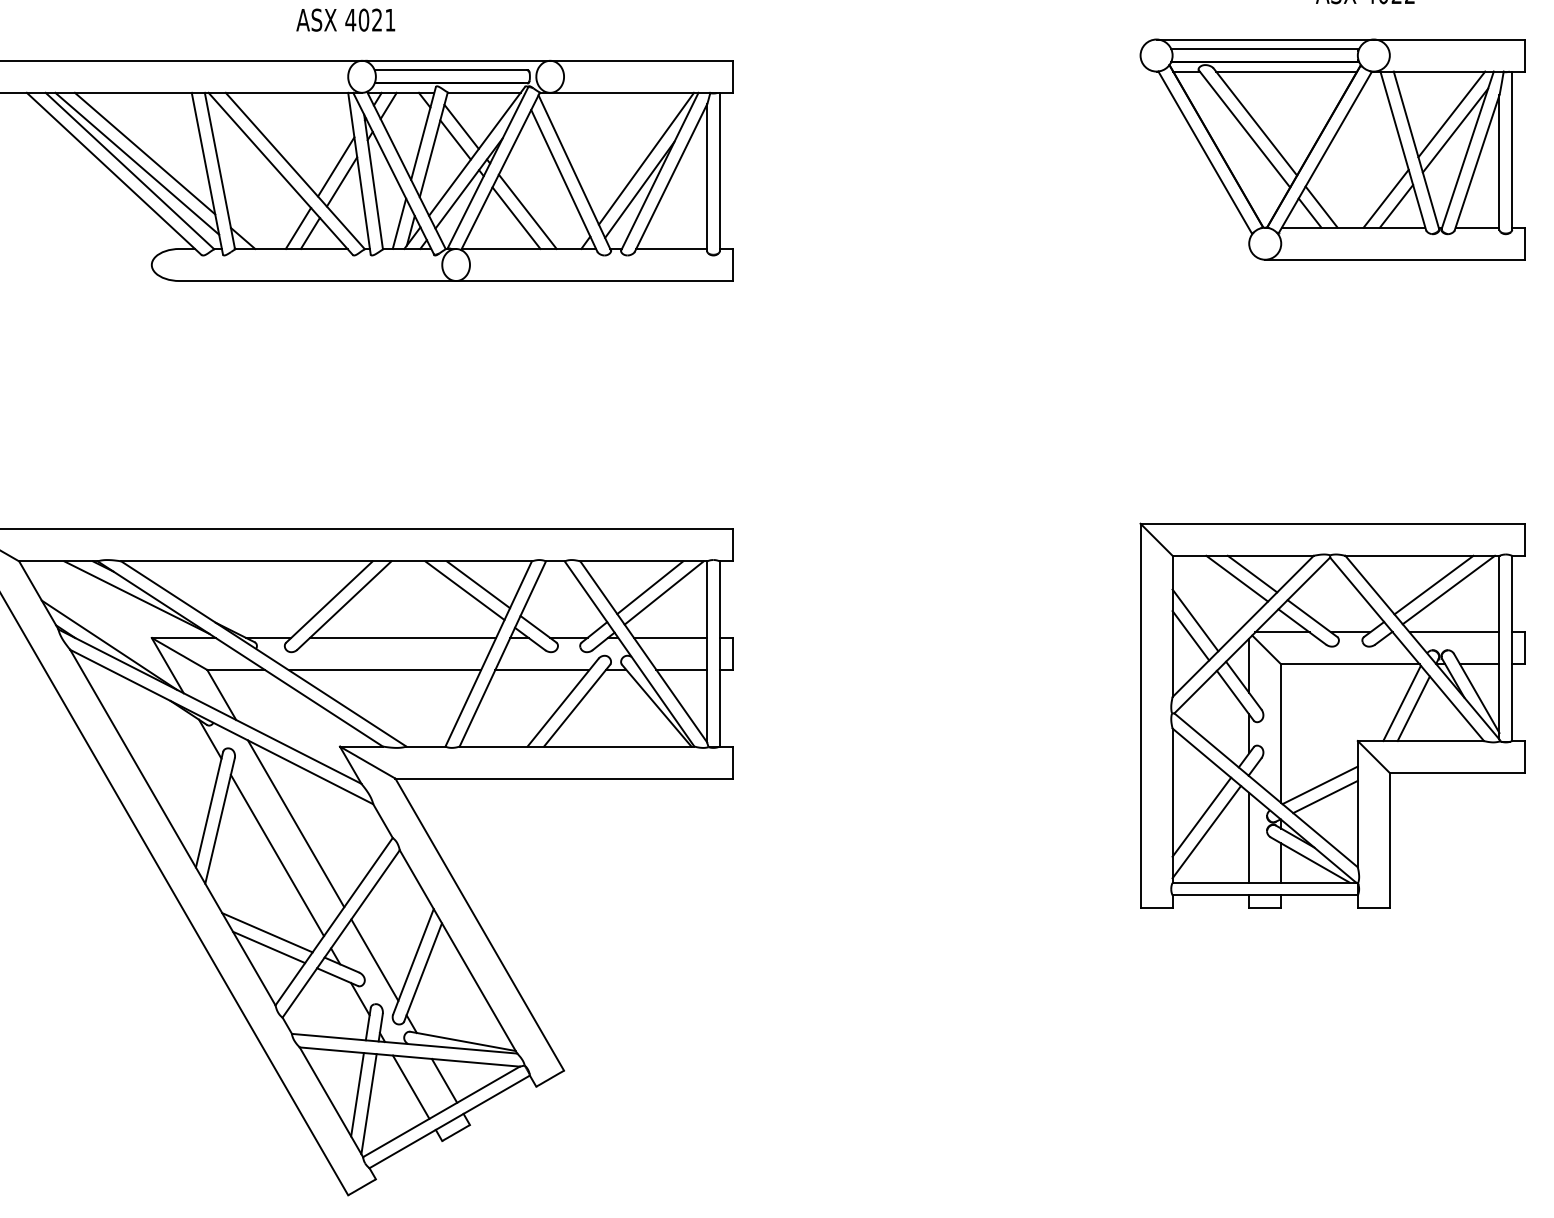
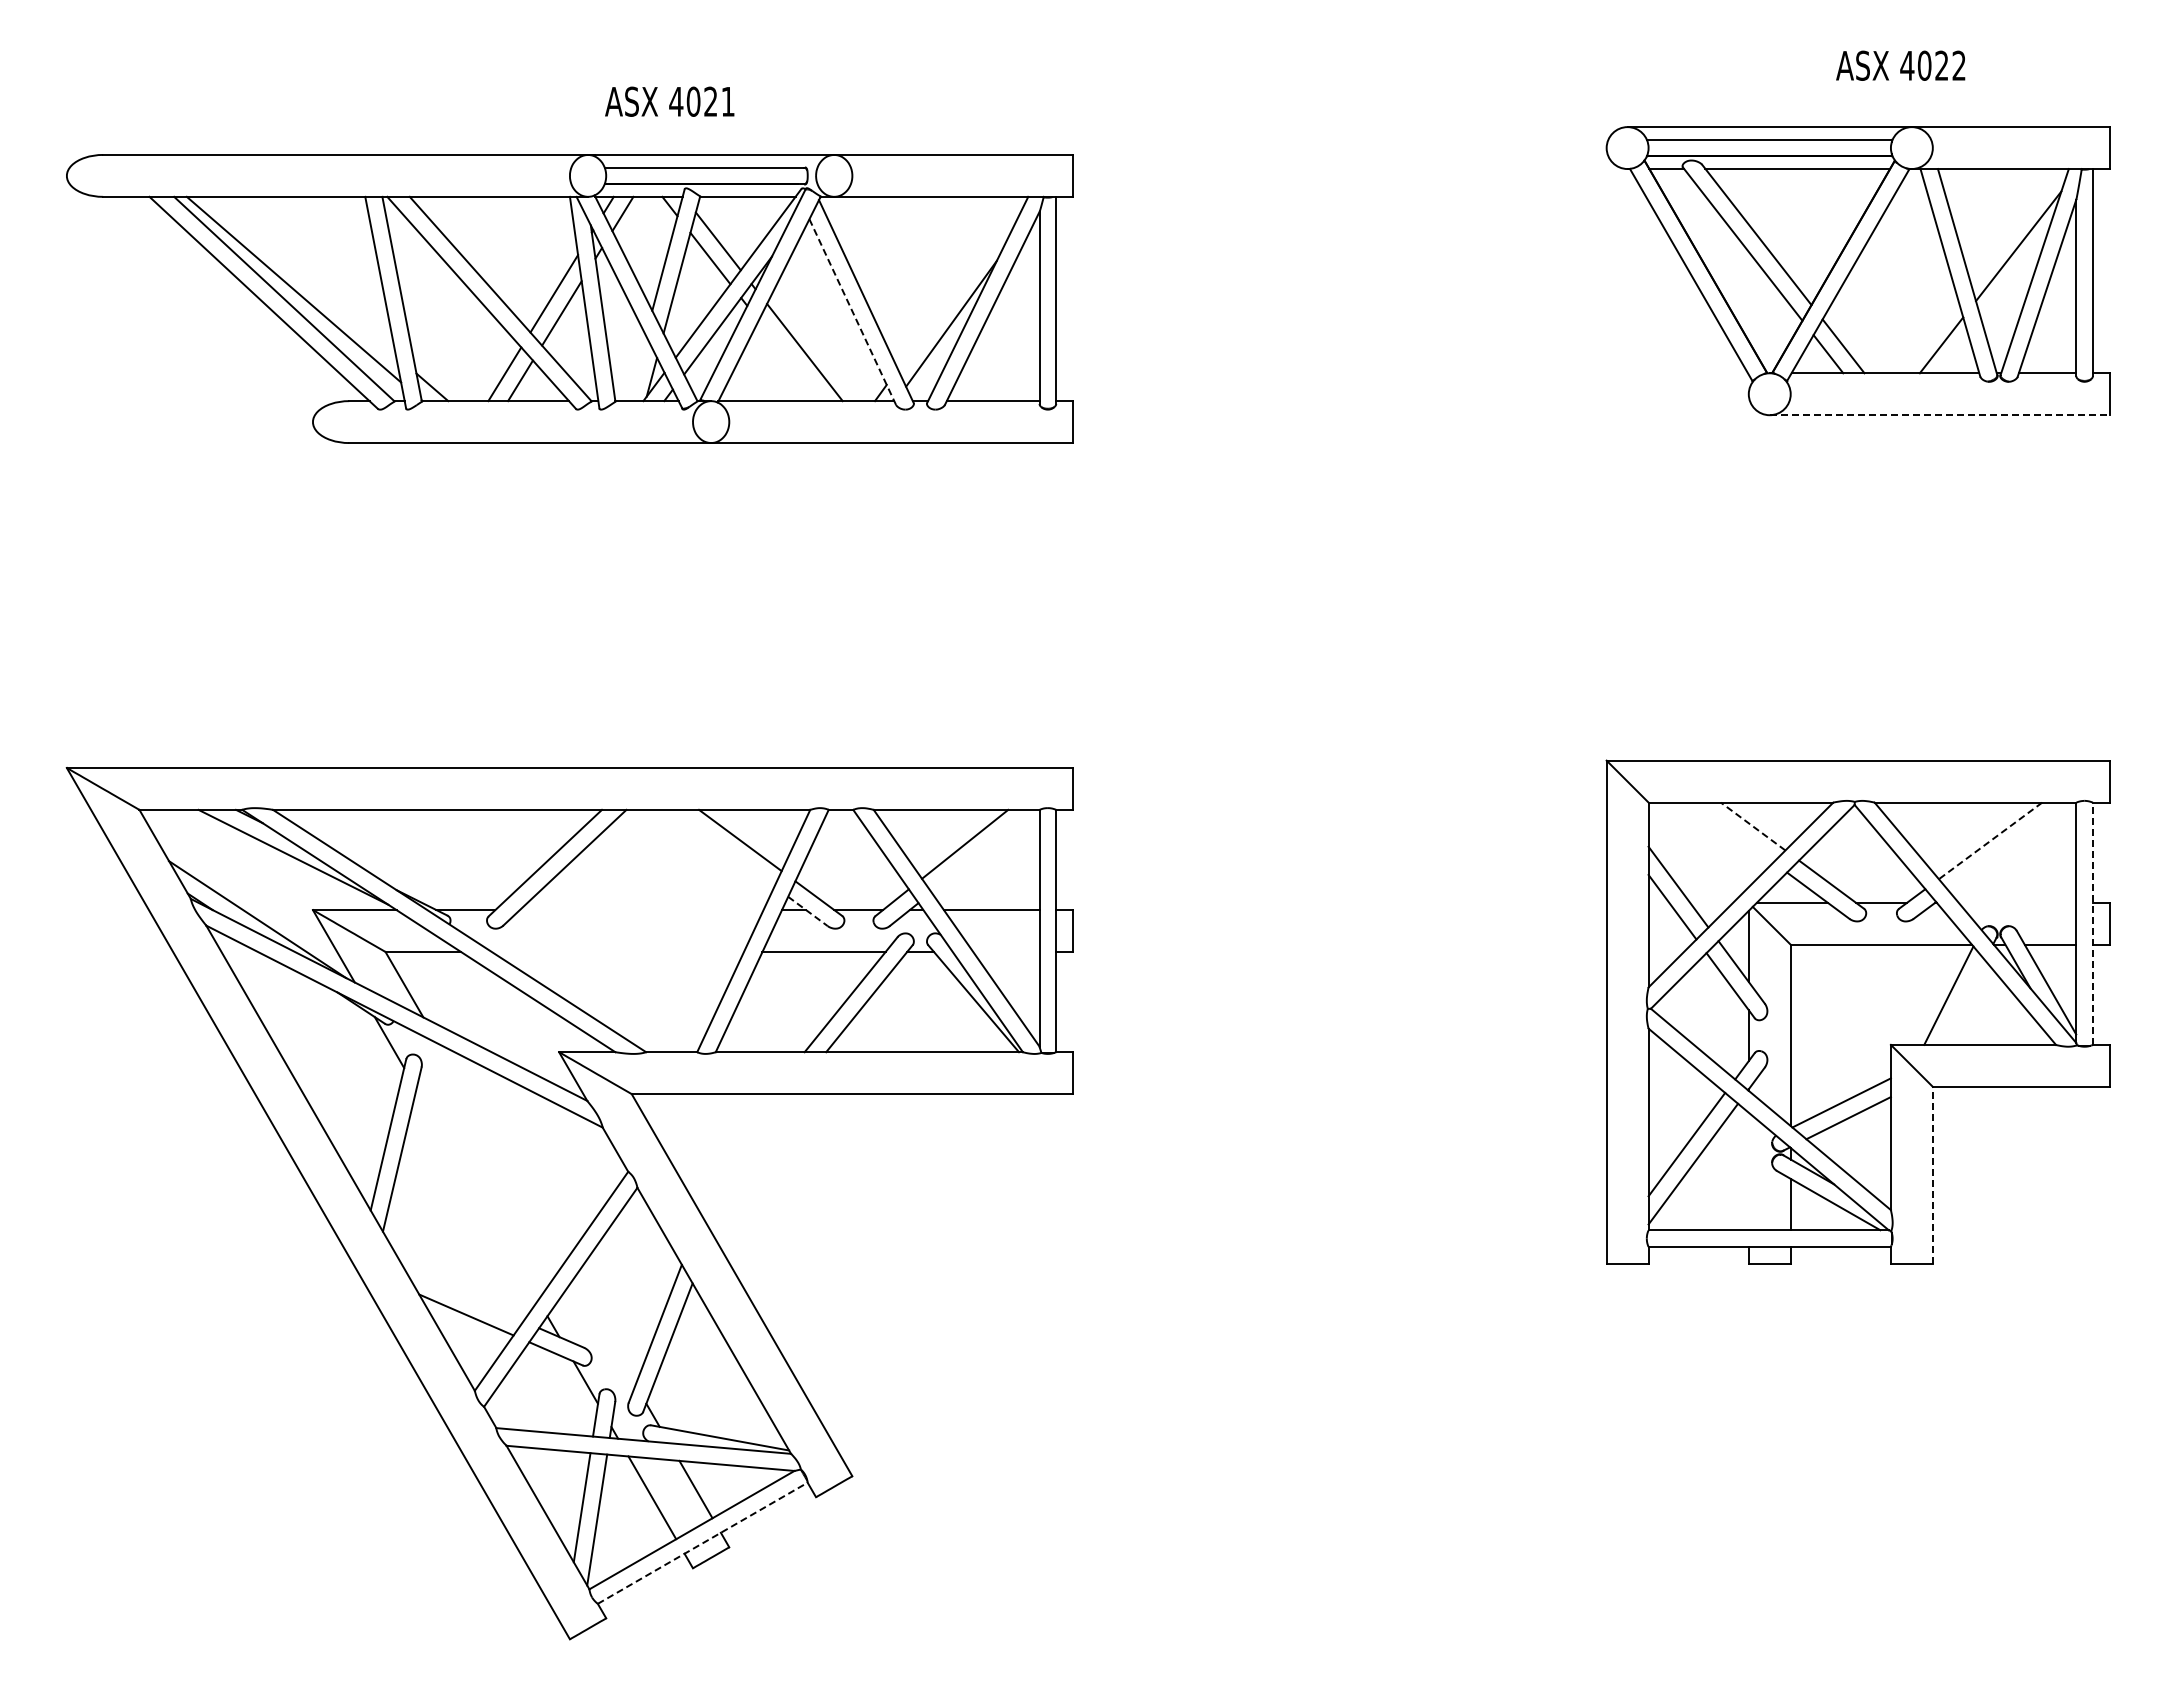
text: (345, 19) -> (669, 101), moved
line: (1451, 114) -> (2013, 225), removed
line: (144, 152) -> (303, 275), removed
line: (645, 158) -> (959, 282), removed
line: (564, 181) -> (852, 312), solid -> dashed
line: (1385, 198) -> (1927, 335), removed
line: (516, 217) -> (789, 360), removed
line: (399, 224) -> (636, 368), removed
line: (1395, 259) -> (1940, 415), solid -> dashed
line: (1252, 574) -> (1752, 826), solid -> dashed
line: (1236, 578) -> (1732, 832), removed
line: (1433, 585) -> (1990, 841), solid -> dashed
line: (464, 590) -> (722, 847), removed
line: (1448, 590) -> (2009, 847), removed
line: (664, 592) -> (983, 850), removed
line: (1454, 632) -> (2017, 902), removed
line: (402, 638) -> (641, 910), removed
line: (529, 639) -> (807, 911), solid -> dashed
line: (1511, 648) -> (2092, 923), solid -> dashed
line: (384, 670) -> (617, 952), removed
line: (681, 670) -> (1006, 952), removed
line: (1414, 708) -> (1964, 1002), removed
line: (295, 824) -> (501, 1153), removed
line: (1248, 837) -> (1748, 1171), removed
line: (1389, 840) -> (1932, 1174), solid -> dashed
line: (277, 855) -> (477, 1194), removed
line: (267, 932) -> (464, 1295), removed
line: (374, 960) -> (604, 1331), removed
line: (450, 1122) -> (703, 1543), solid -> dashed

